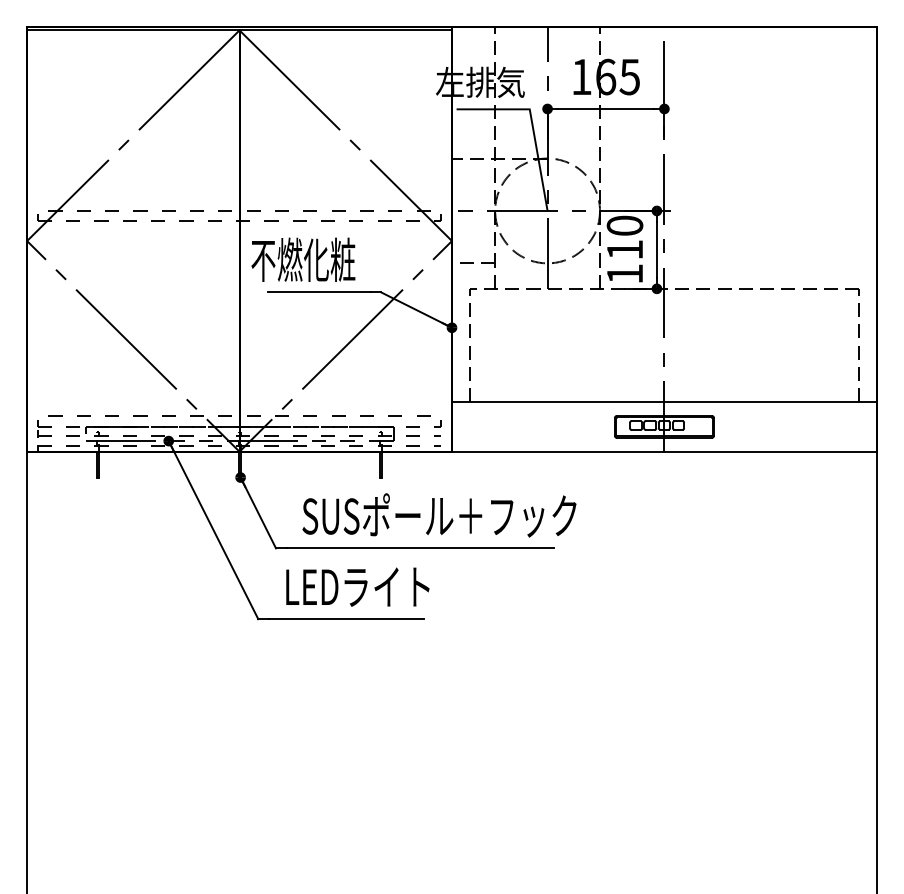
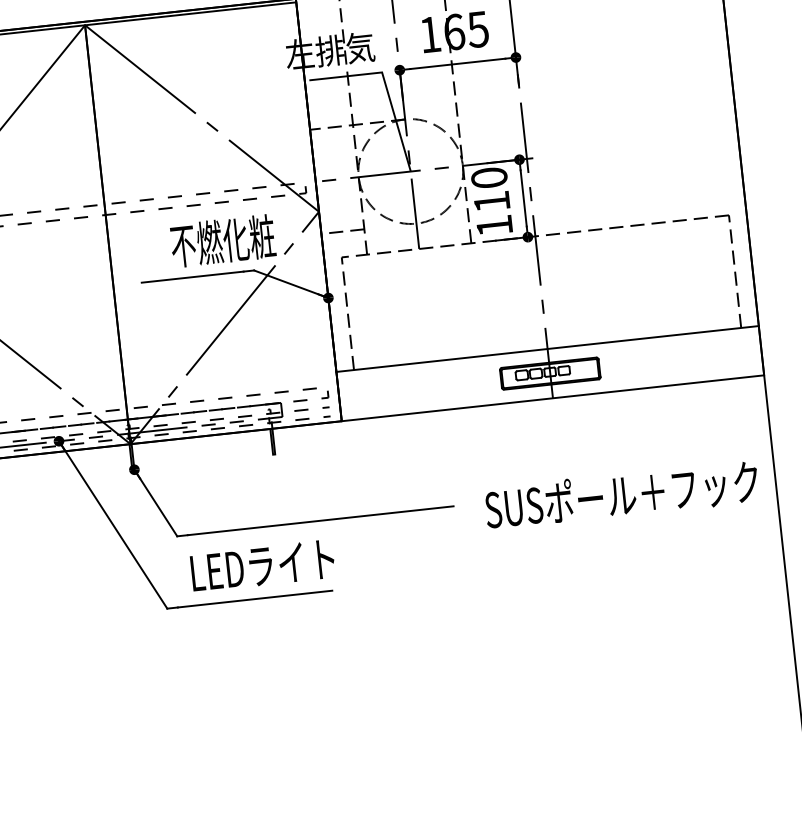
text: (303, 259) -> (223, 240), moved
text: (439, 515) -> (621, 495), moved

